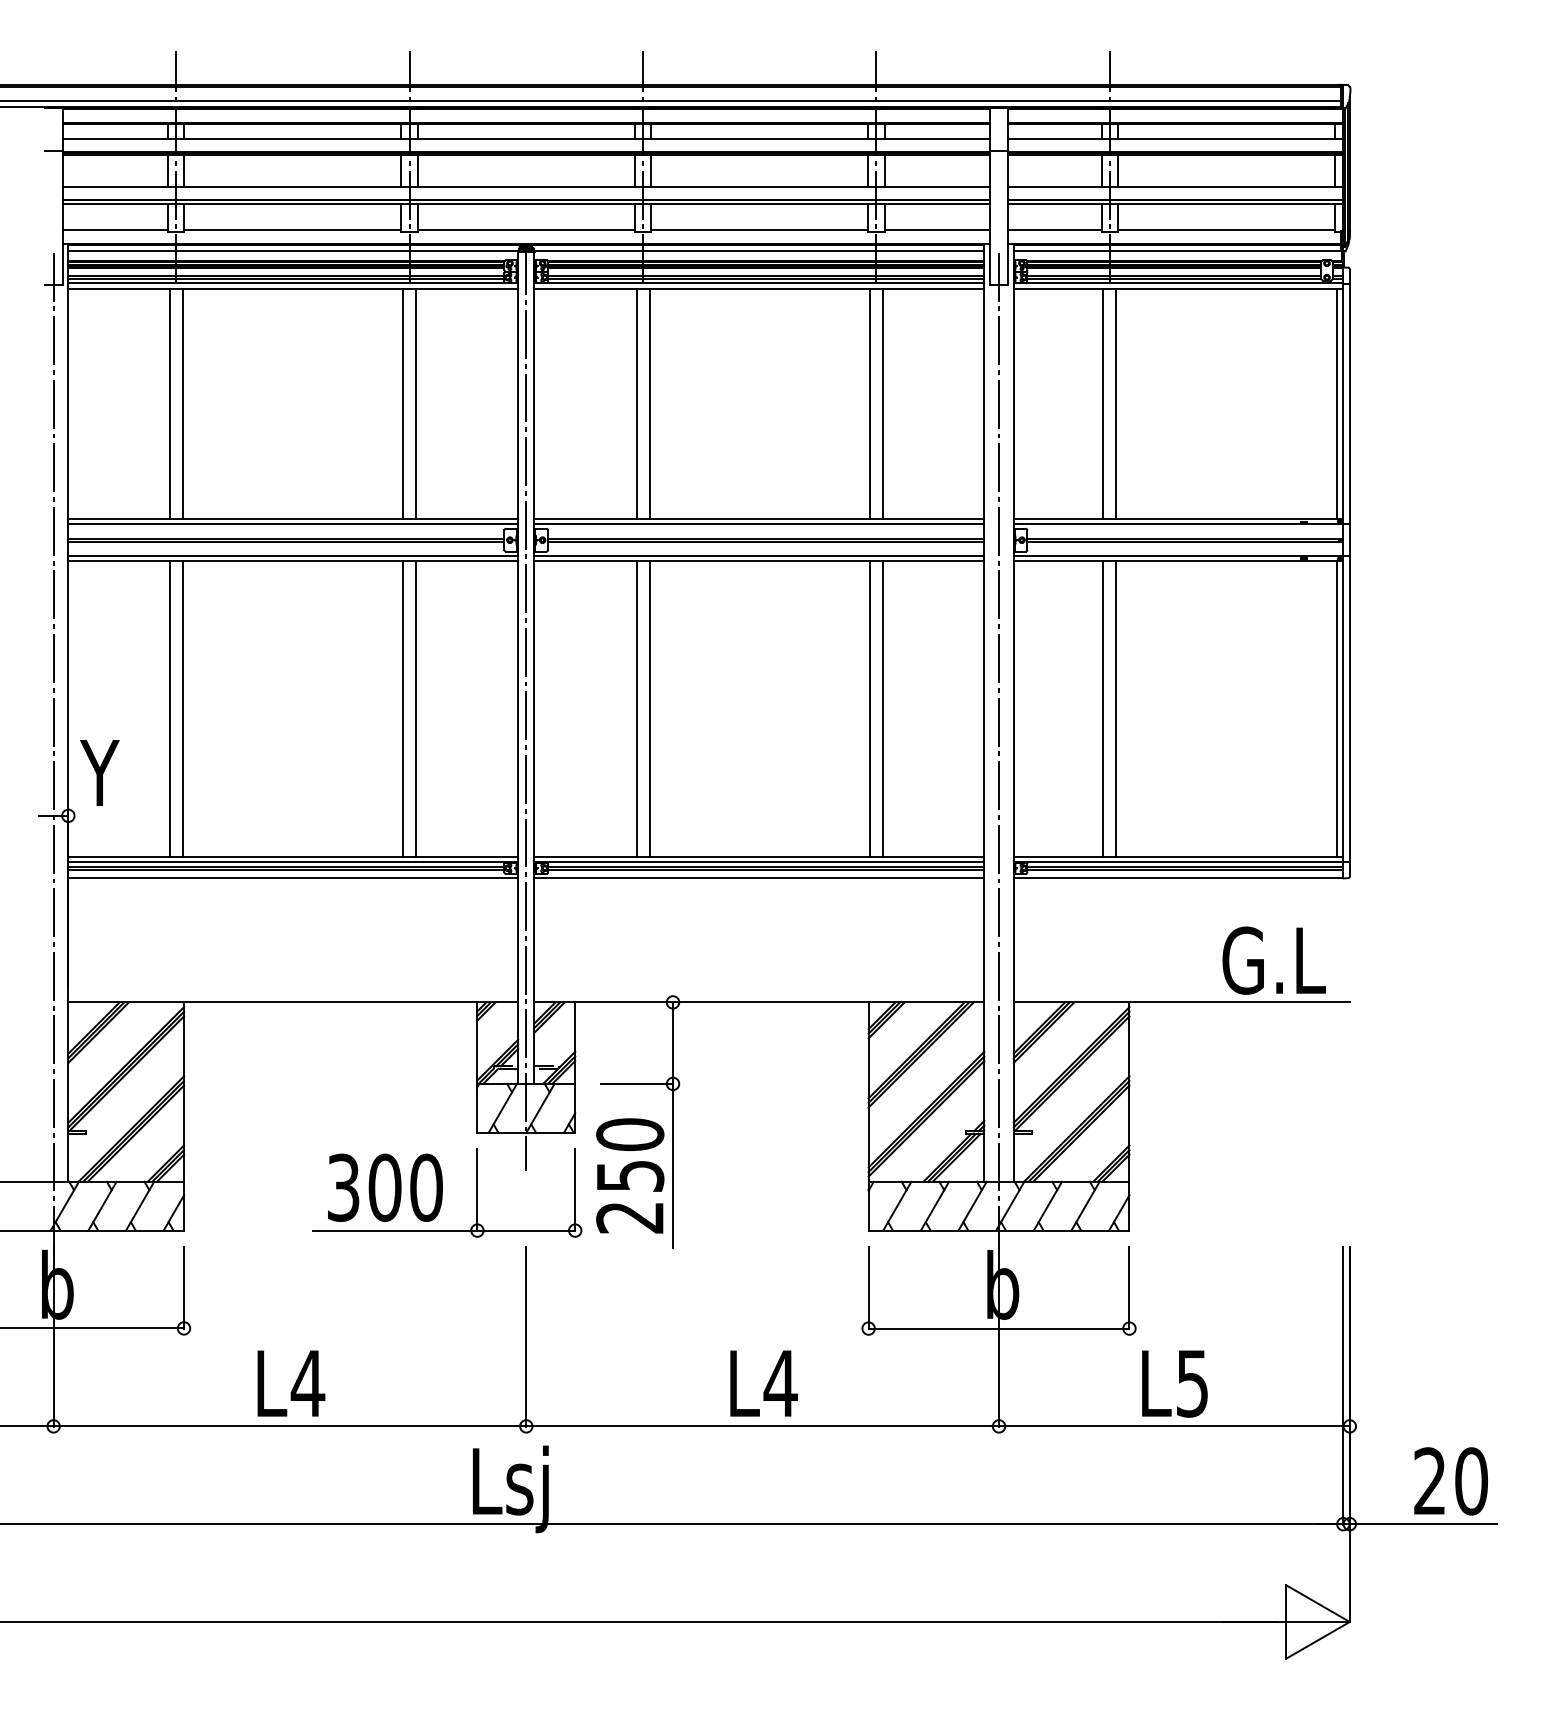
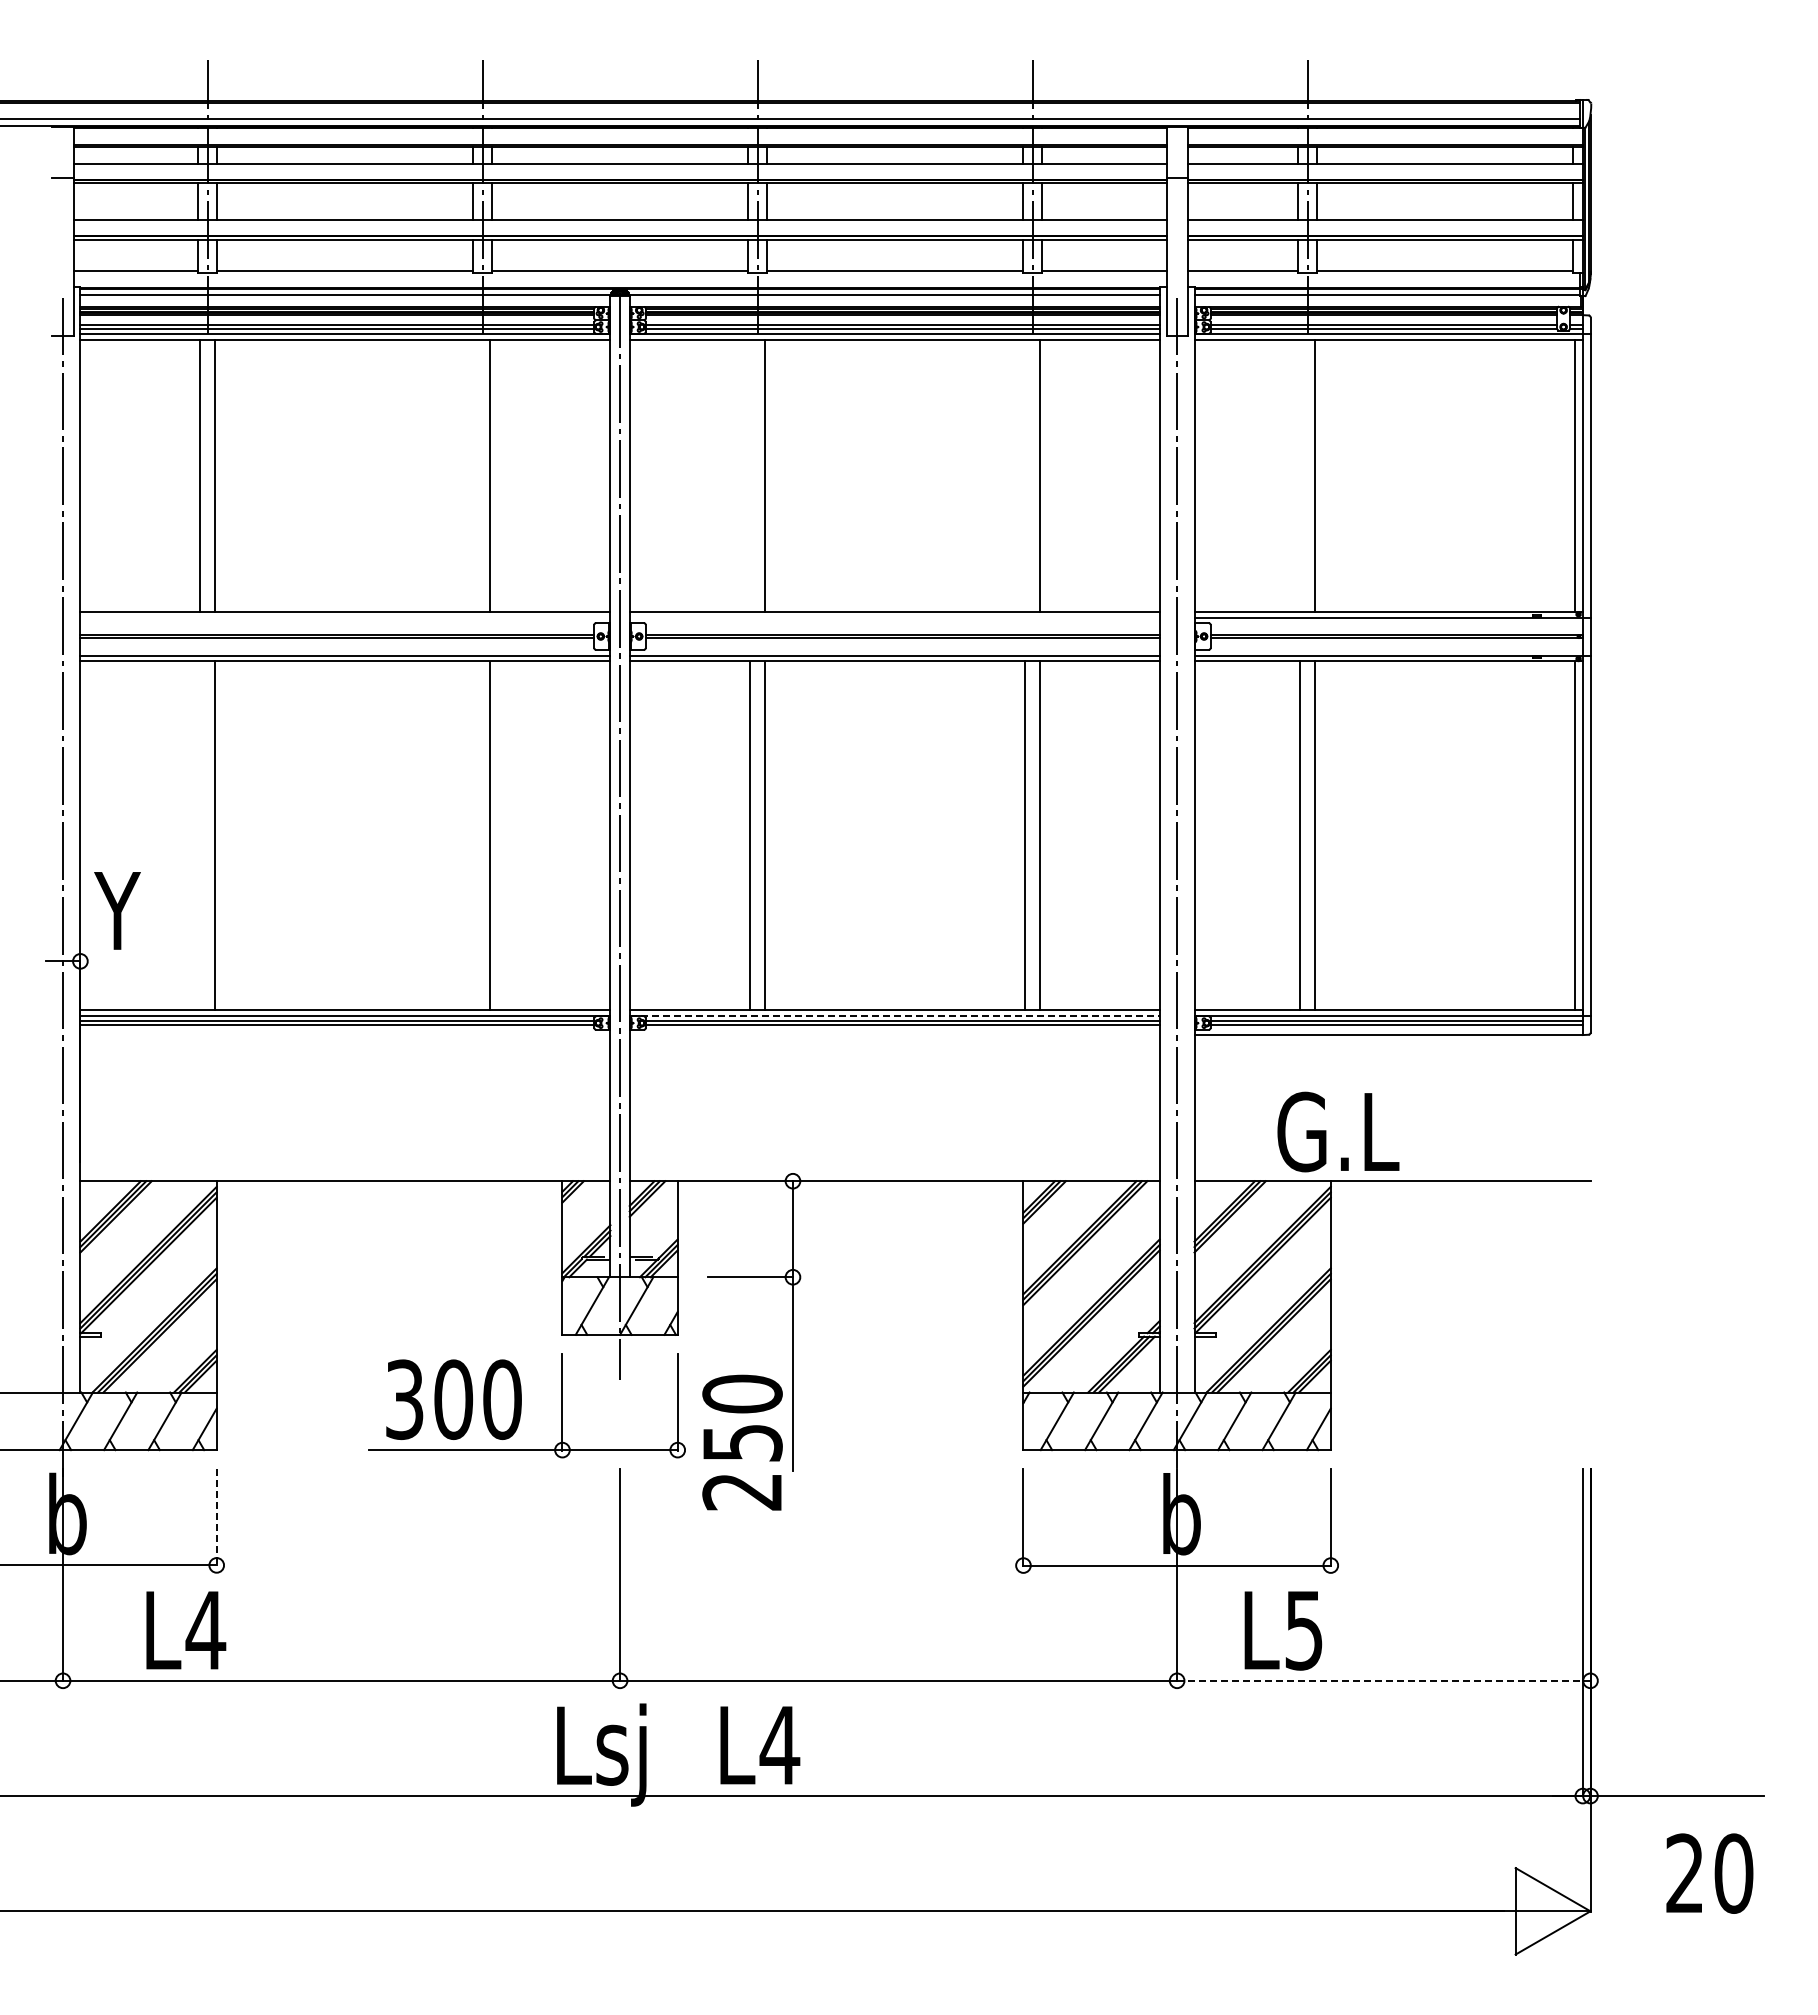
line: (402, 403) -> (474, 475), removed
line: (636, 403) -> (749, 475), removed
line: (870, 403) -> (1025, 475), removed
line: (1103, 403) -> (1300, 475), removed
line: (293, 524) -> (345, 617), removed
line: (759, 524) -> (894, 617), removed
line: (169, 709) -> (199, 835), removed
line: (402, 709) -> (474, 835), removed
line: (760, 862) -> (895, 1016), solid -> dashed
line: (293, 877) -> (345, 1034), removed
line: (759, 877) -> (894, 1034), removed
text: (1274, 960) -> (1338, 1131), moved
text: (630, 1175) -> (742, 1442), moved
line: (183, 1288) -> (216, 1518), solid -> dashed
text: (291, 1383) -> (186, 1630), moved
text: (764, 1383) -> (760, 1745), moved
text: (1175, 1383) -> (1283, 1630), moved
line: (1174, 1426) -> (1383, 1680), solid -> dashed
text: (1450, 1481) -> (1709, 1873), moved

